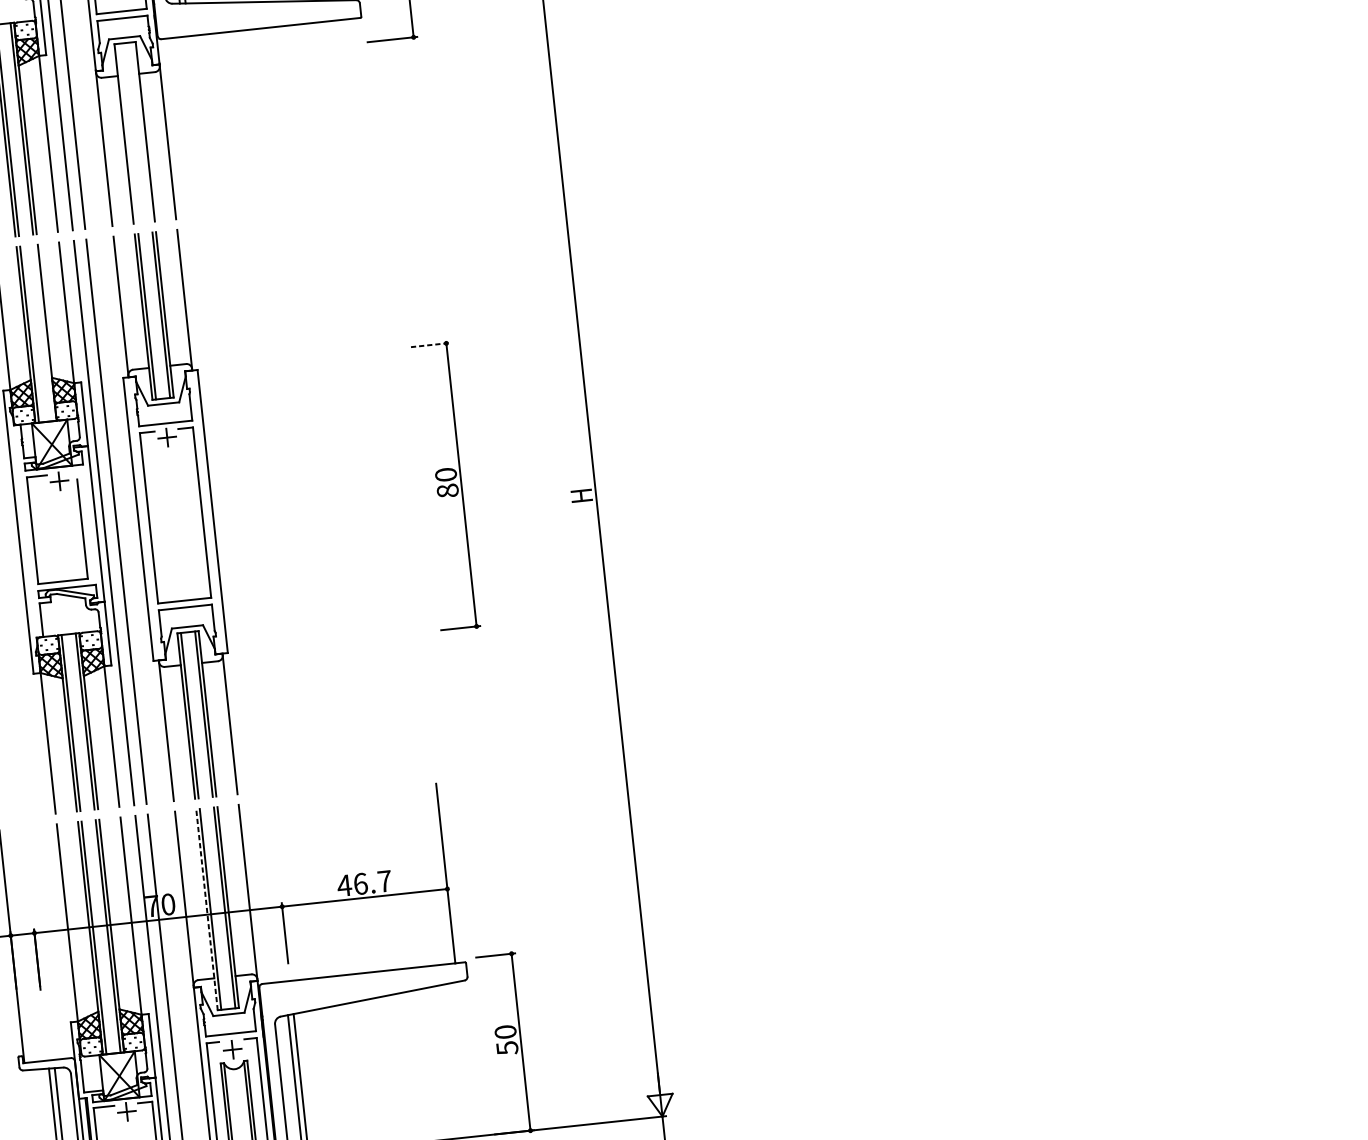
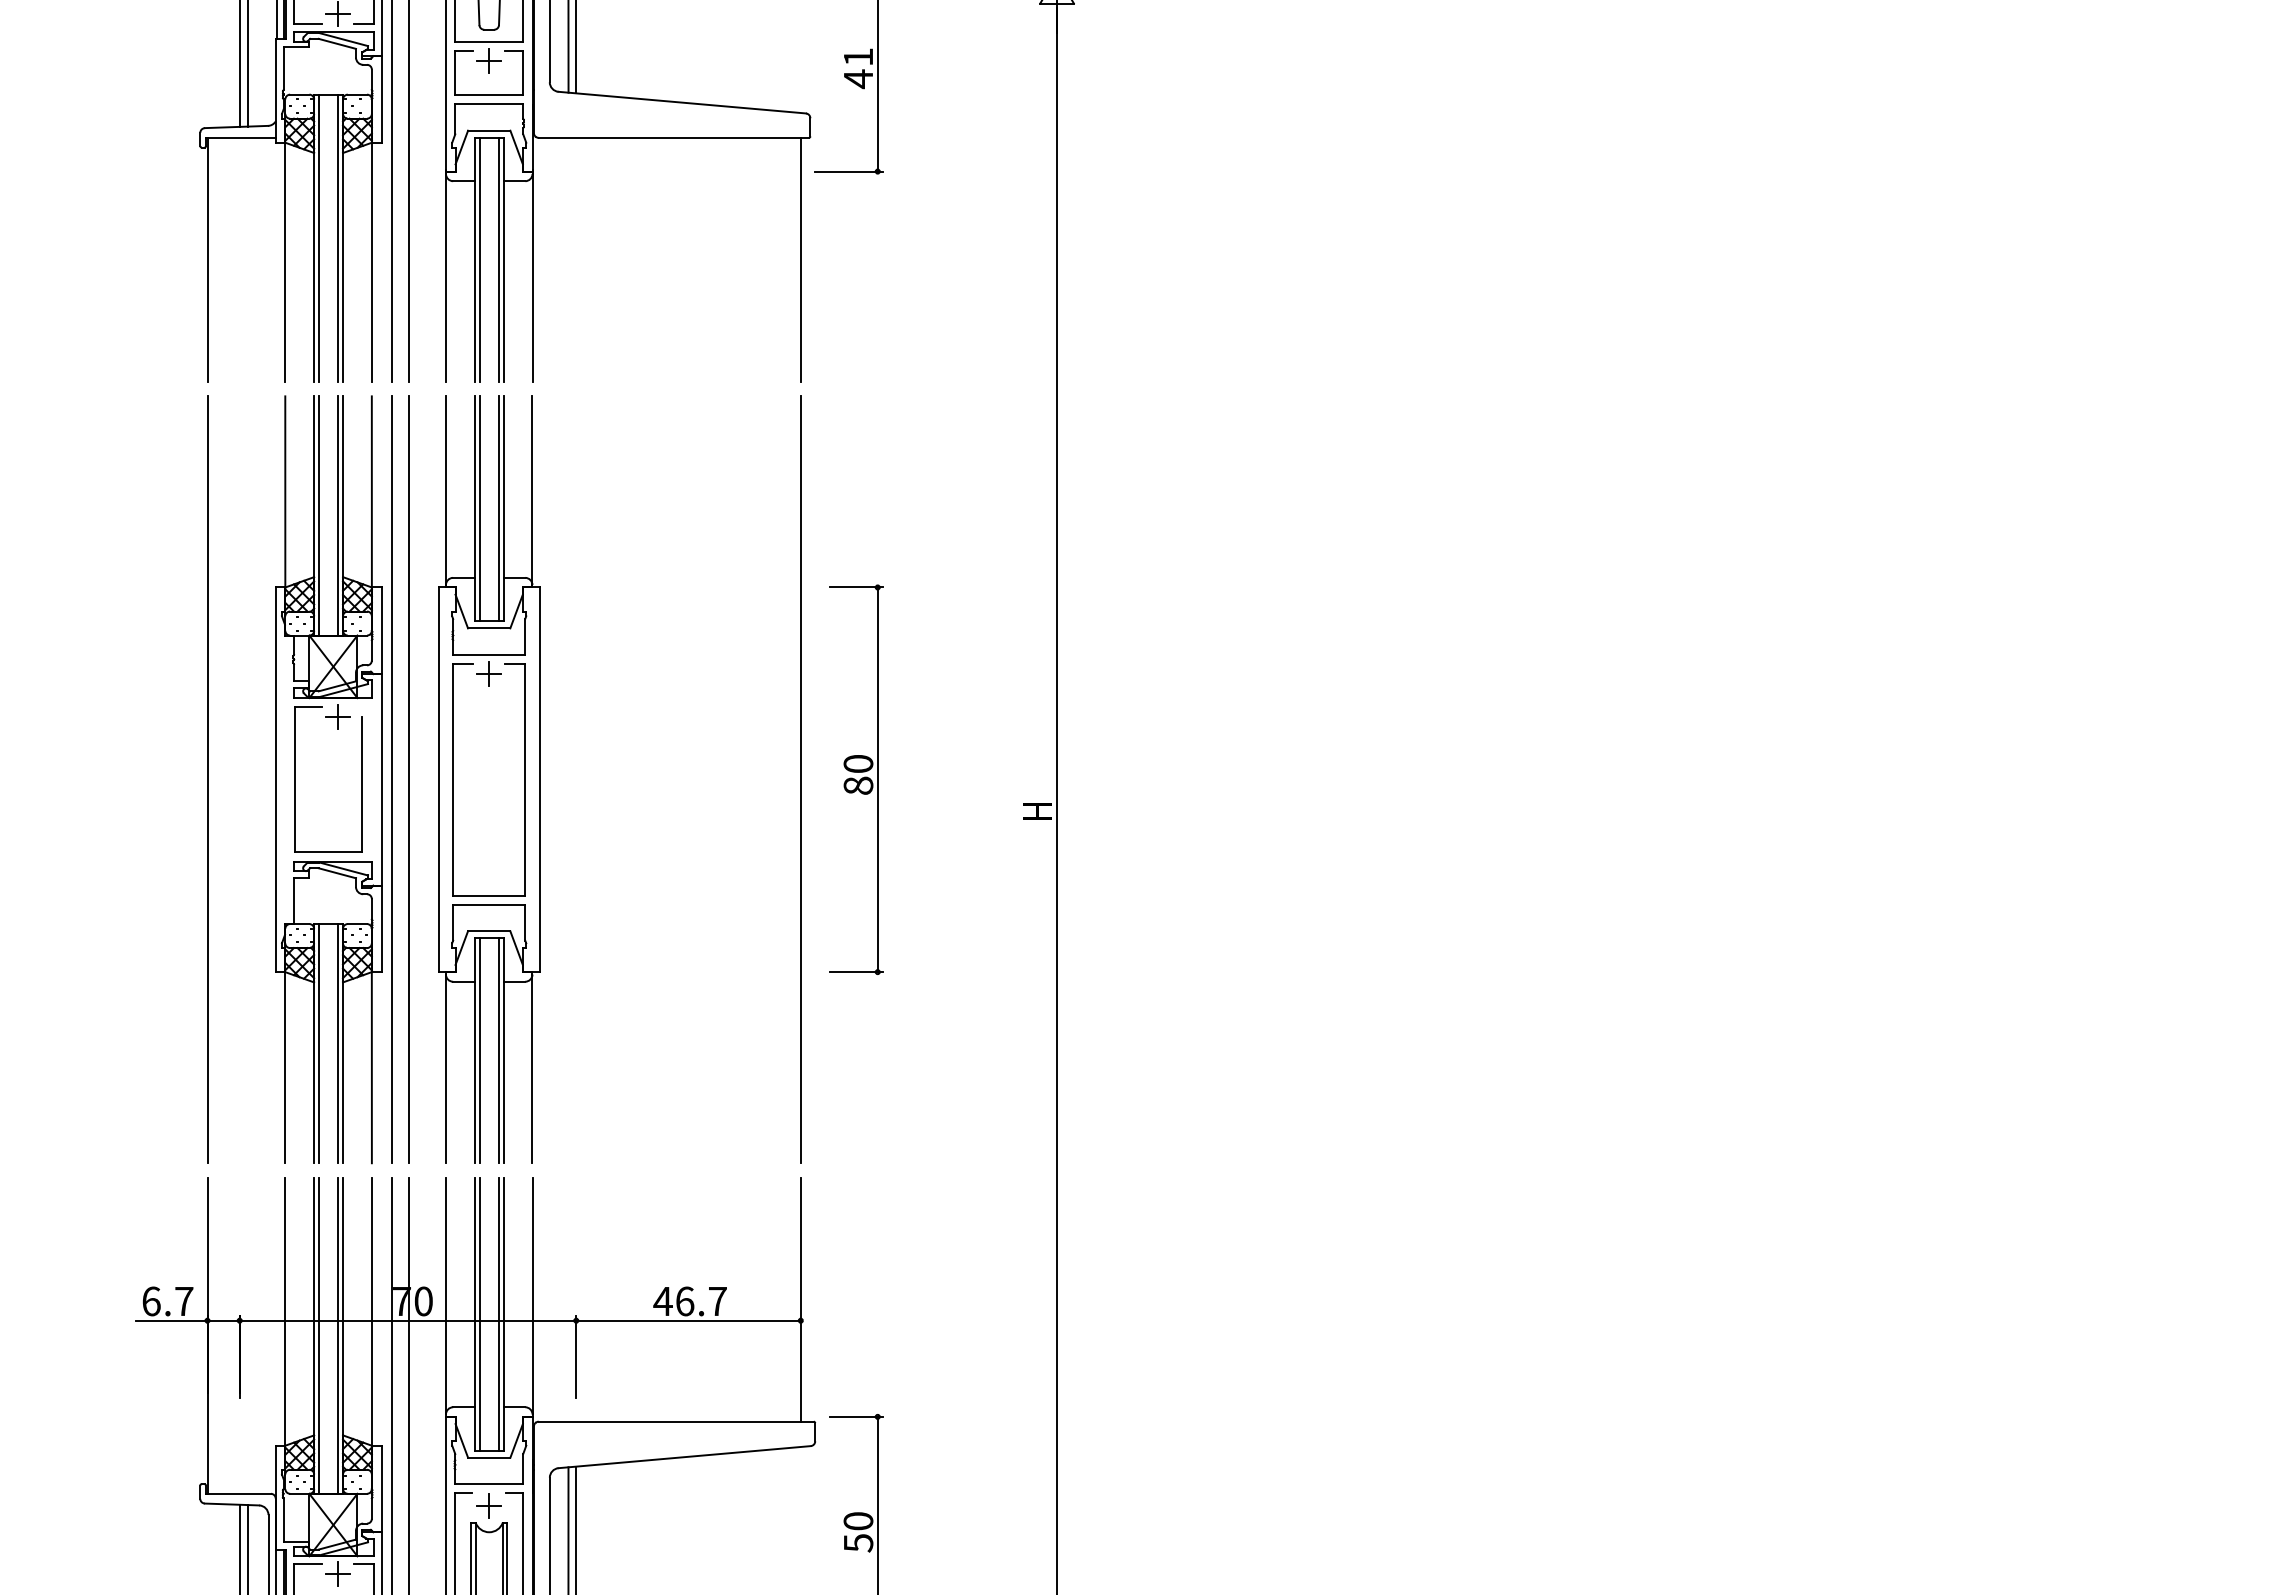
line: (363, 108) -> (800, 259), added
line: (141, 131) -> (498, 259), added
line: (127, 133) -> (479, 259), added
line: (43, 332) -> (338, 515), added
line: (430, 345) -> (856, 587), dashed -> solid
line: (404, 490) -> (800, 779), added
line: (206, 909) -> (474, 1313), dashed -> solid

